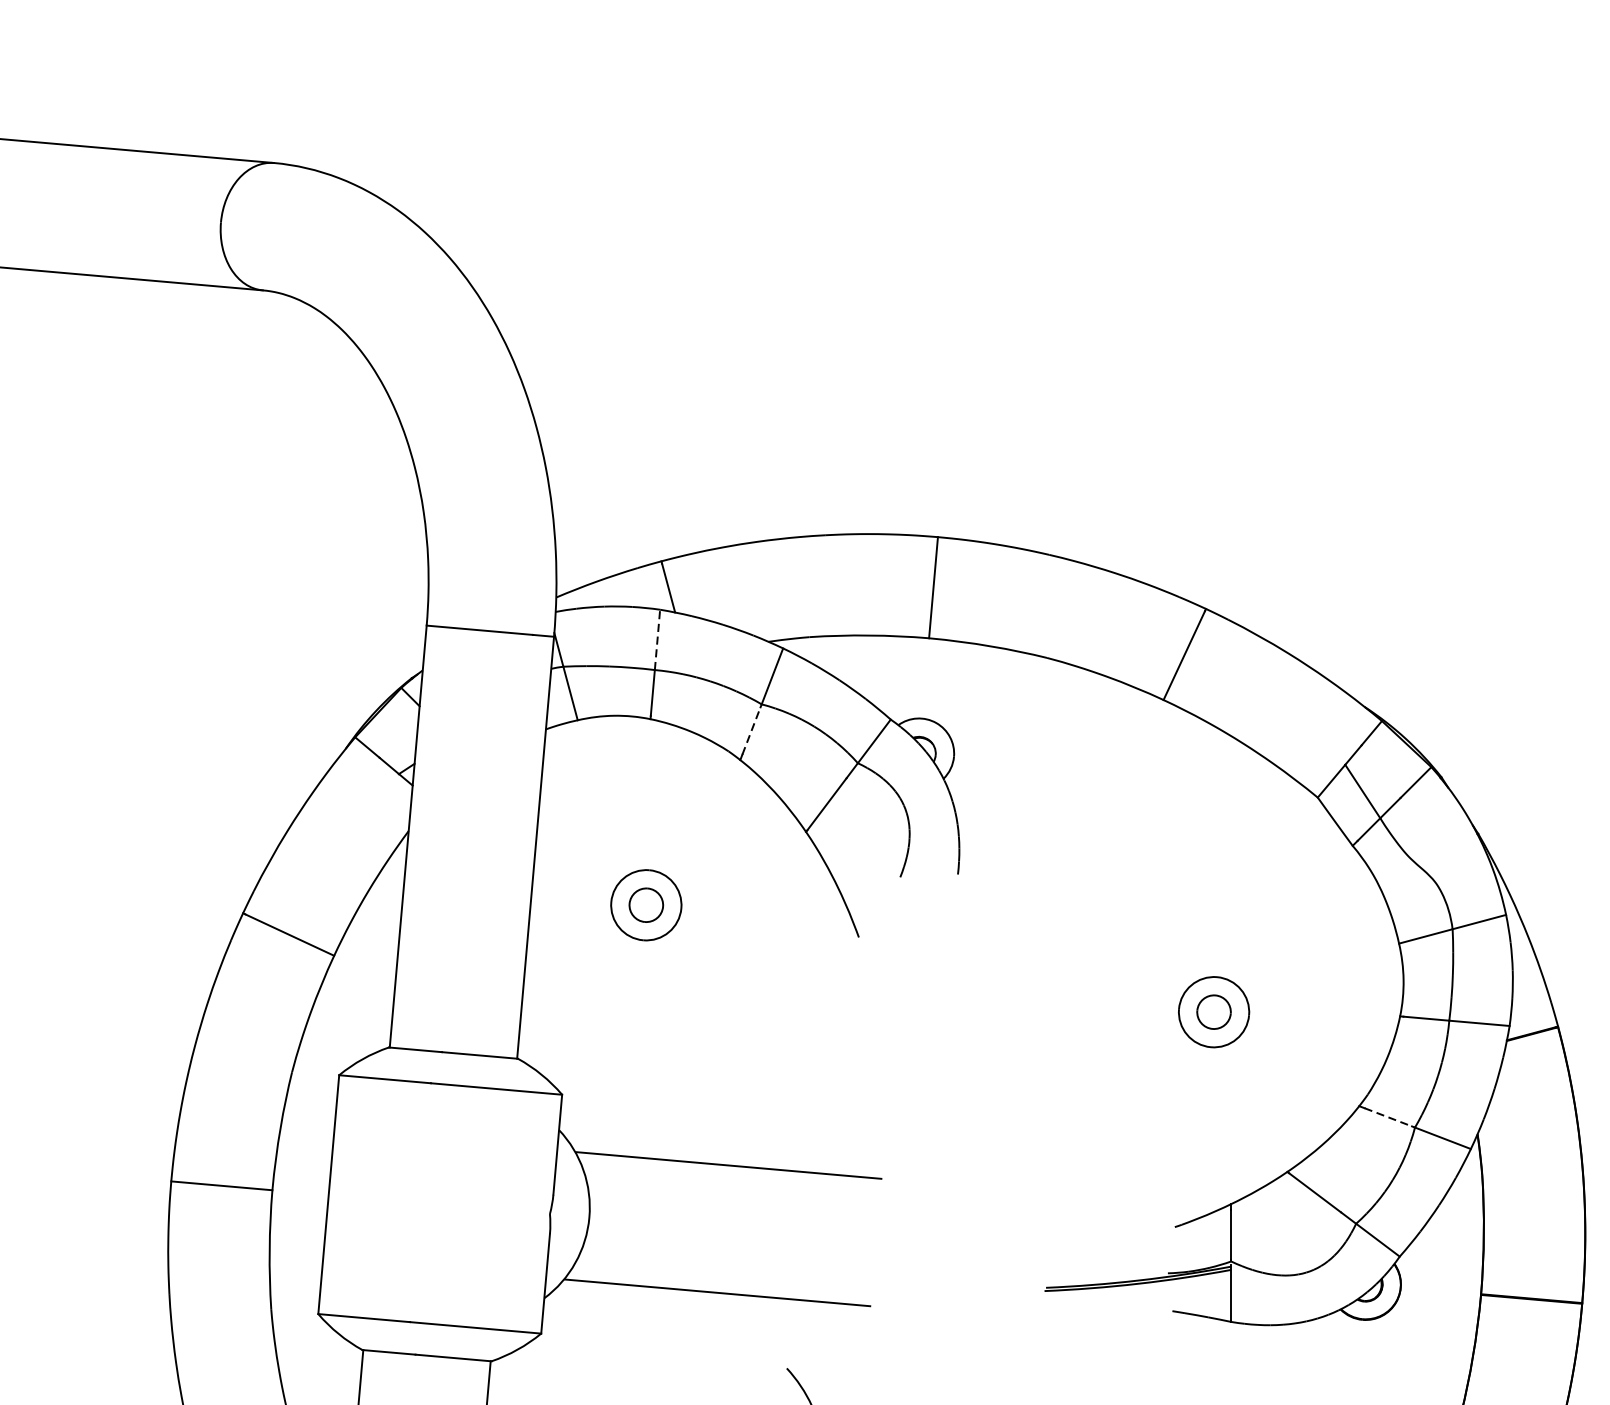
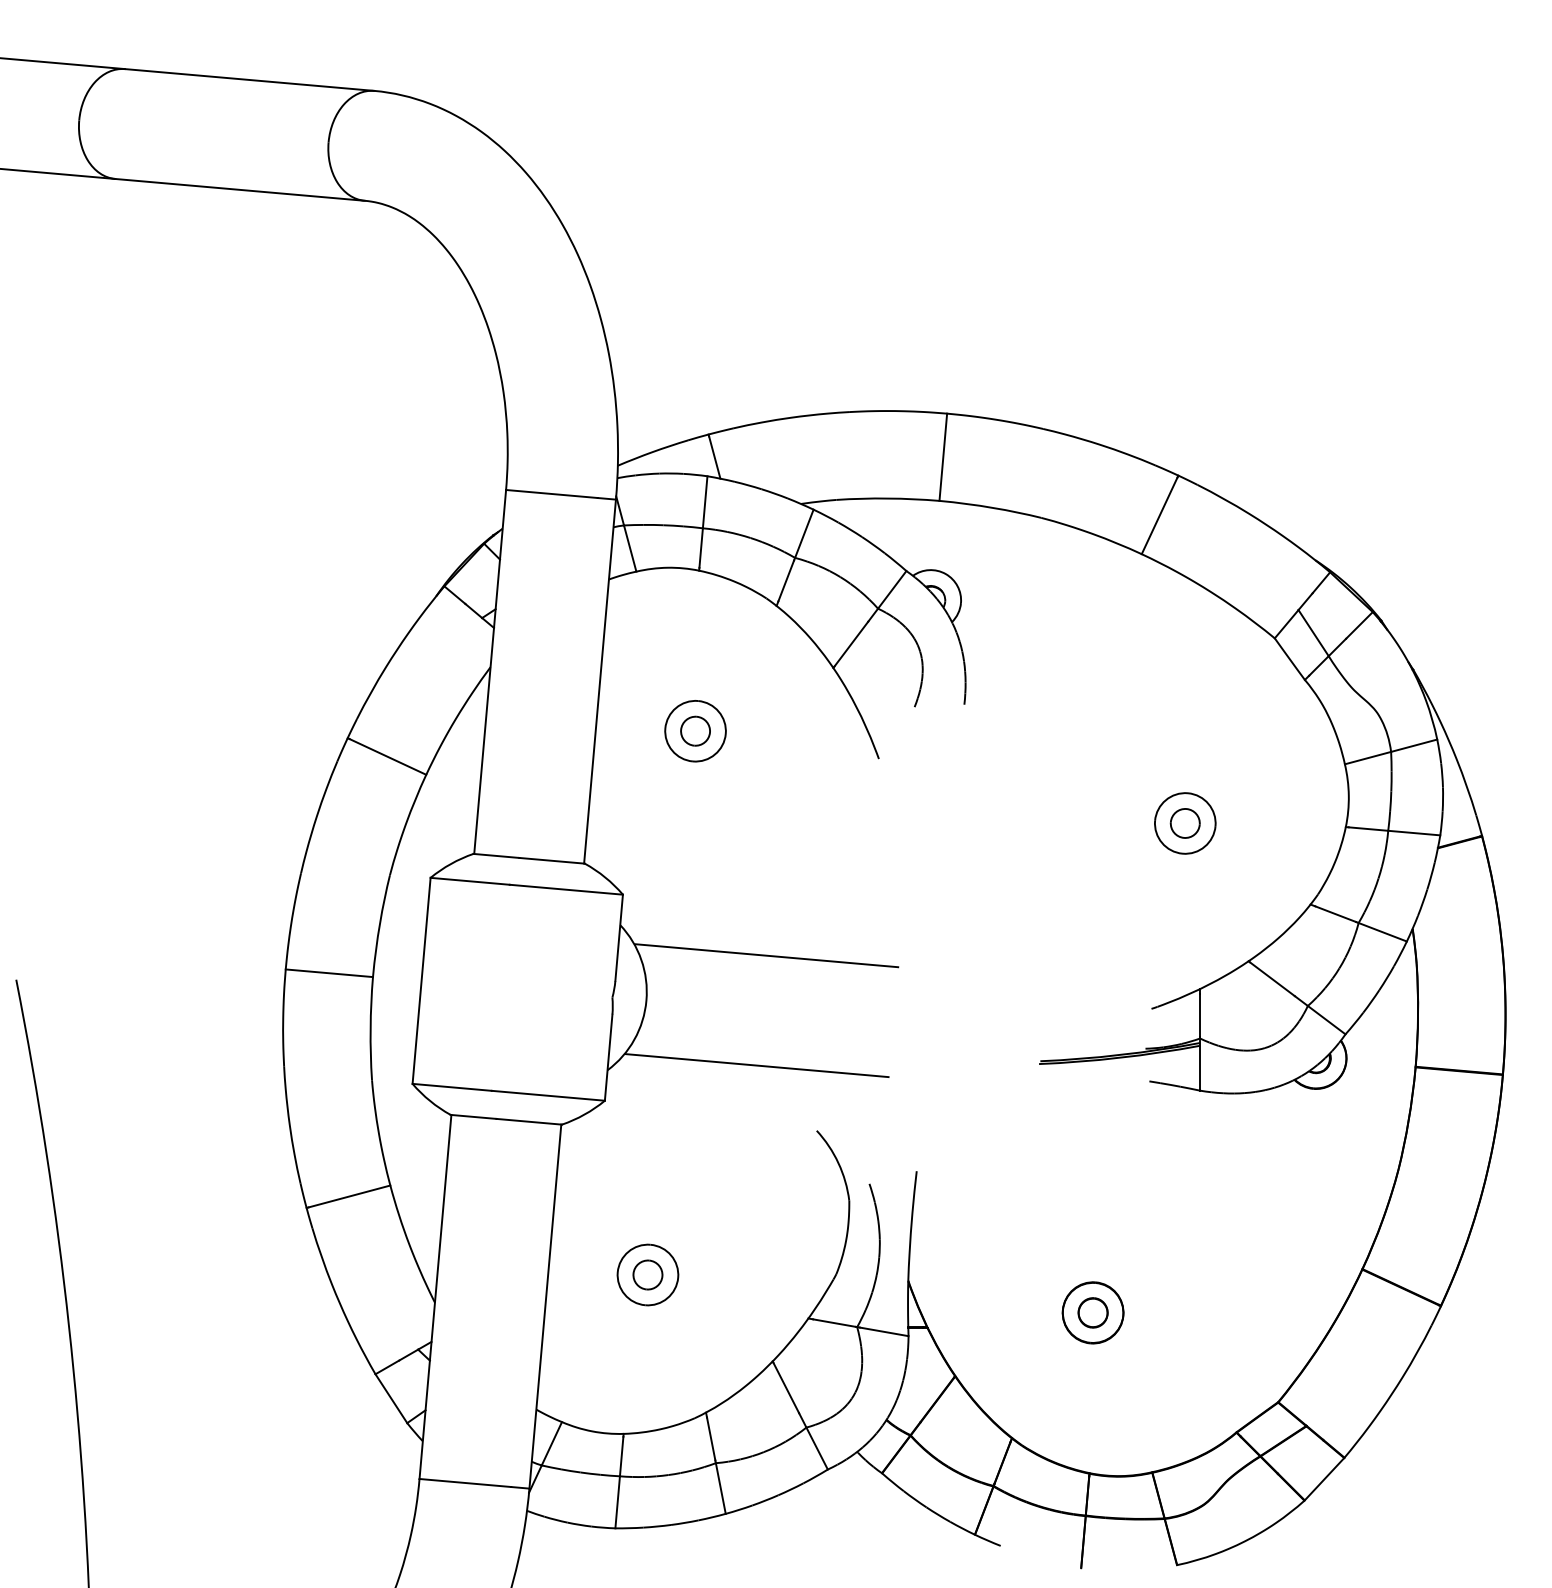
line: (657, 638) -> (705, 501), dashed -> solid
line: (751, 730) -> (786, 580), dashed -> solid
line: (1388, 1117) -> (1335, 914), dashed -> solid

